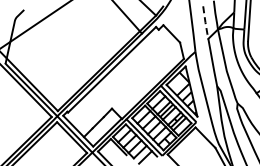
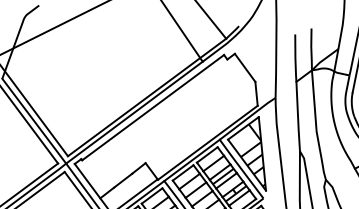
line: (205, 22) -> (295, 57), dashed -> solid

